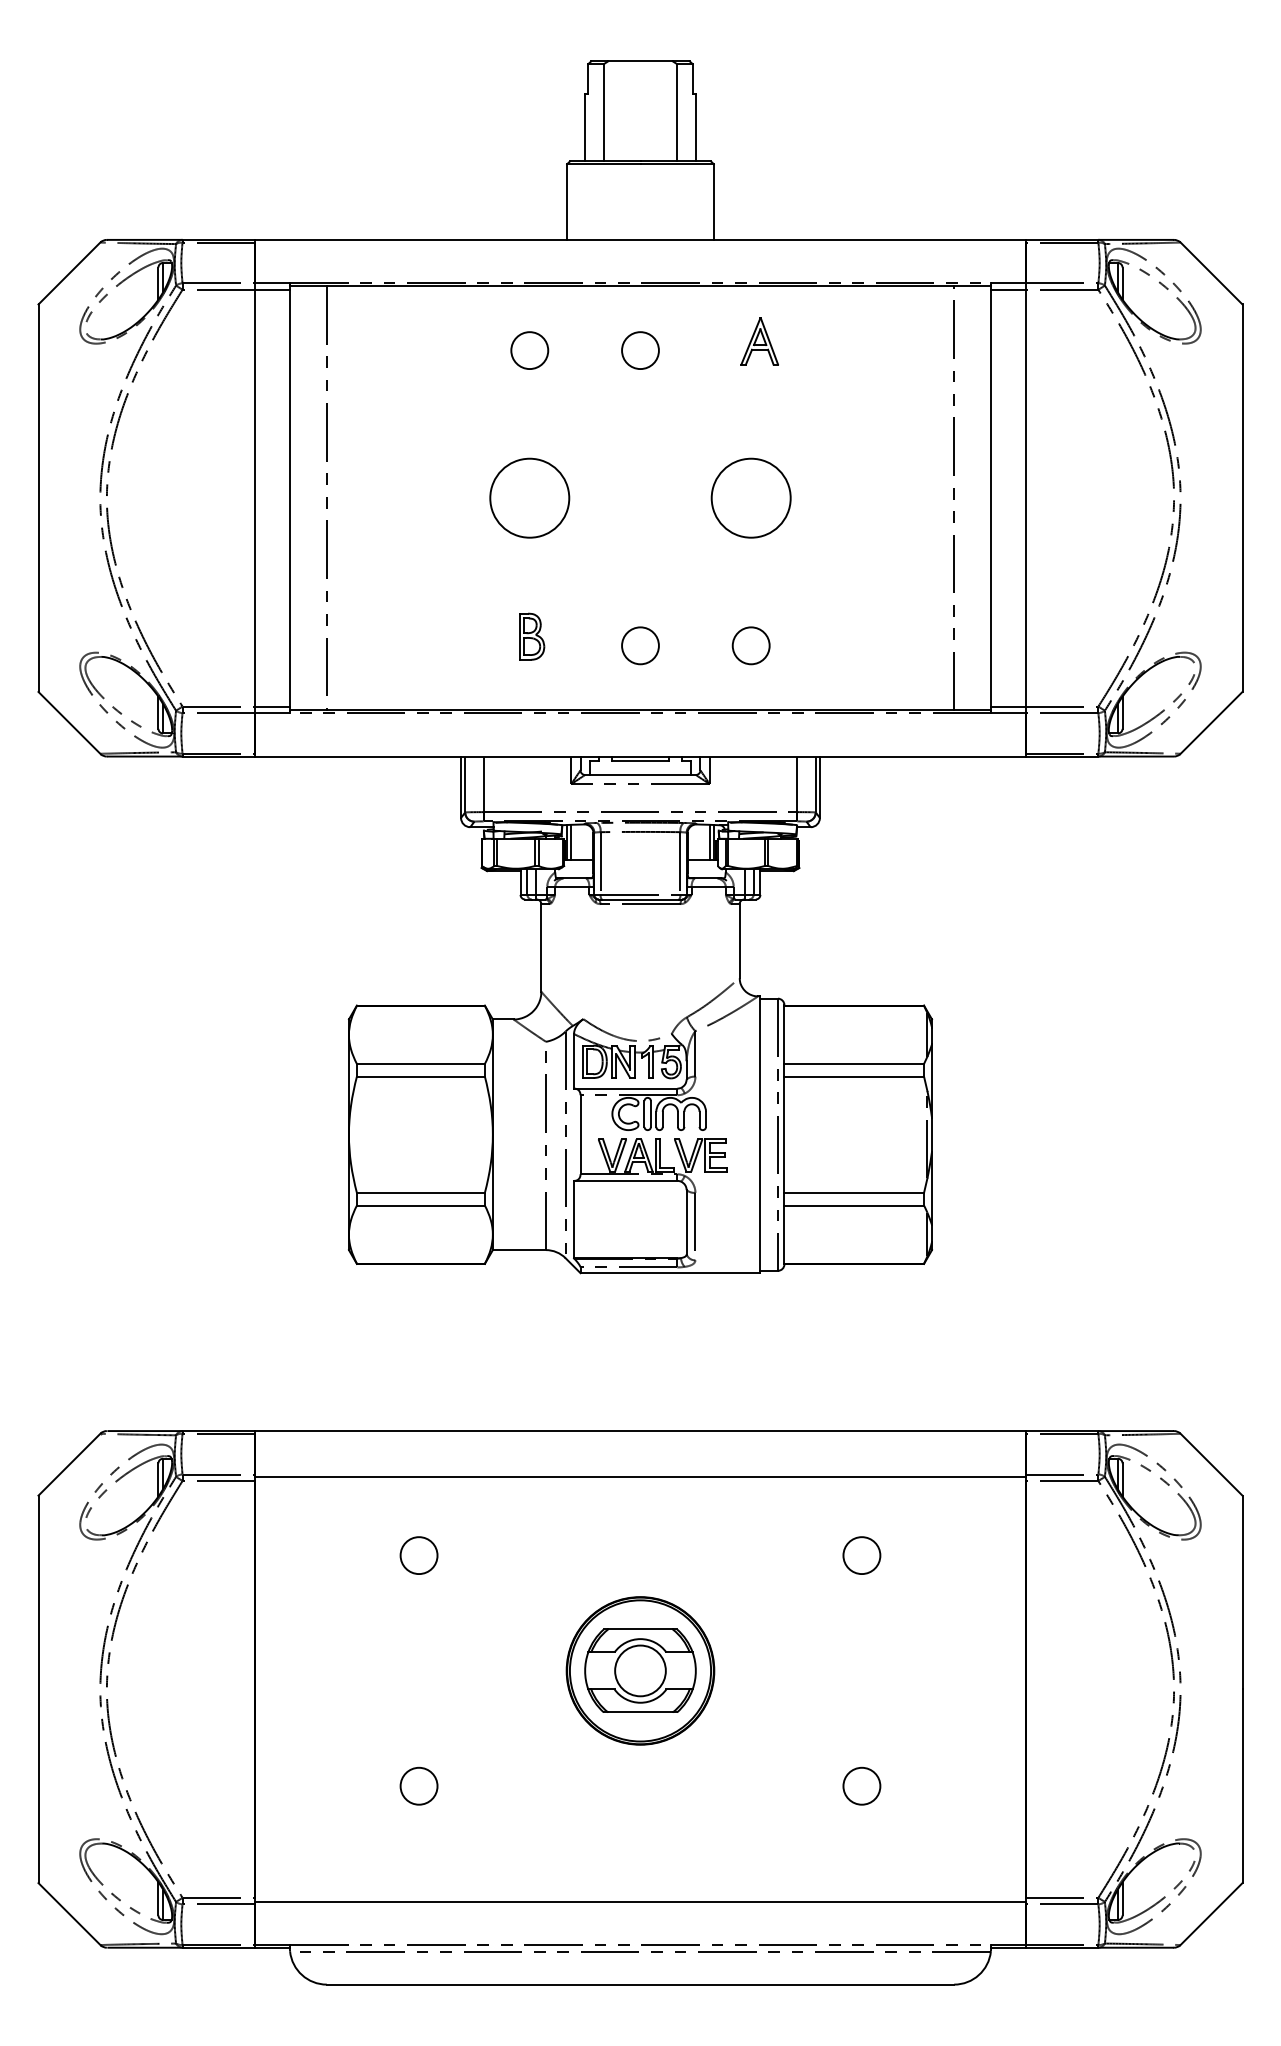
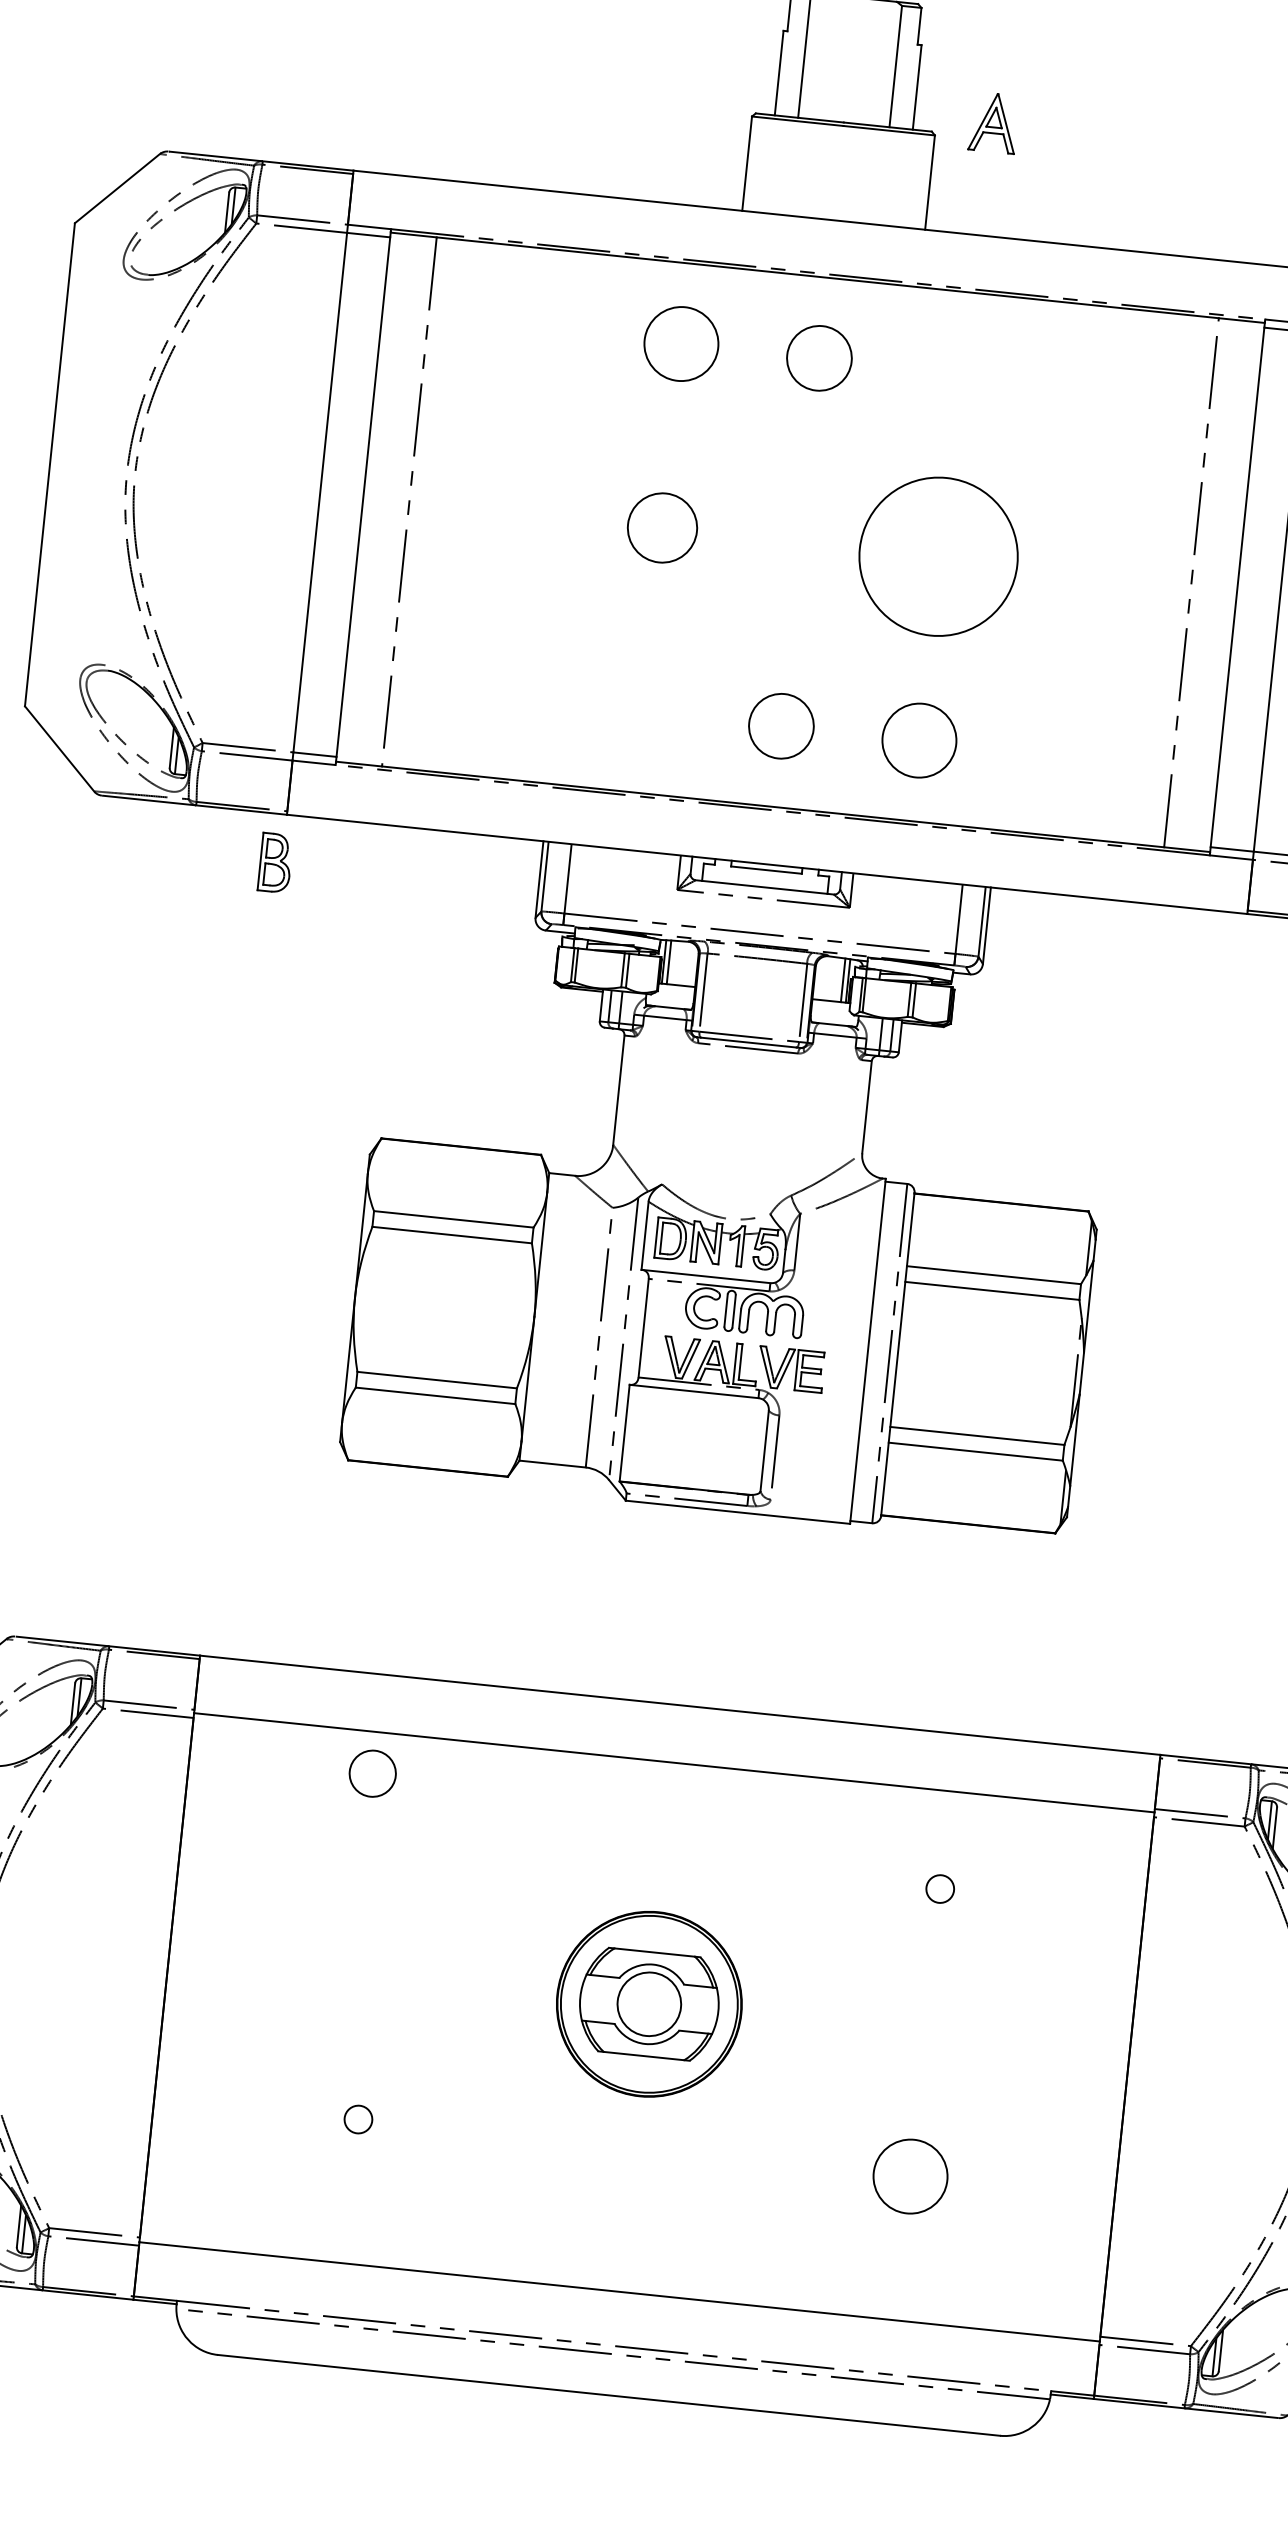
part: (759, 341) -> (993, 122), moved
circle: (529, 350) -> (681, 343), size x1.6
circle: (640, 350) -> (819, 358), size x1.4
circle: (529, 497) -> (662, 527), size x0.7
circle: (750, 497) -> (937, 555), size x1.6
part: (532, 636) -> (275, 862), moved
circle: (640, 645) -> (781, 725), size x1.4
circle: (750, 645) -> (918, 740), size x1.6
circle: (418, 1555) -> (372, 1773), moved
circle: (861, 1555) -> (939, 1888), size x0.6
circle: (418, 1785) -> (357, 2118), size x0.6
circle: (861, 1785) -> (910, 2175), size x1.6

